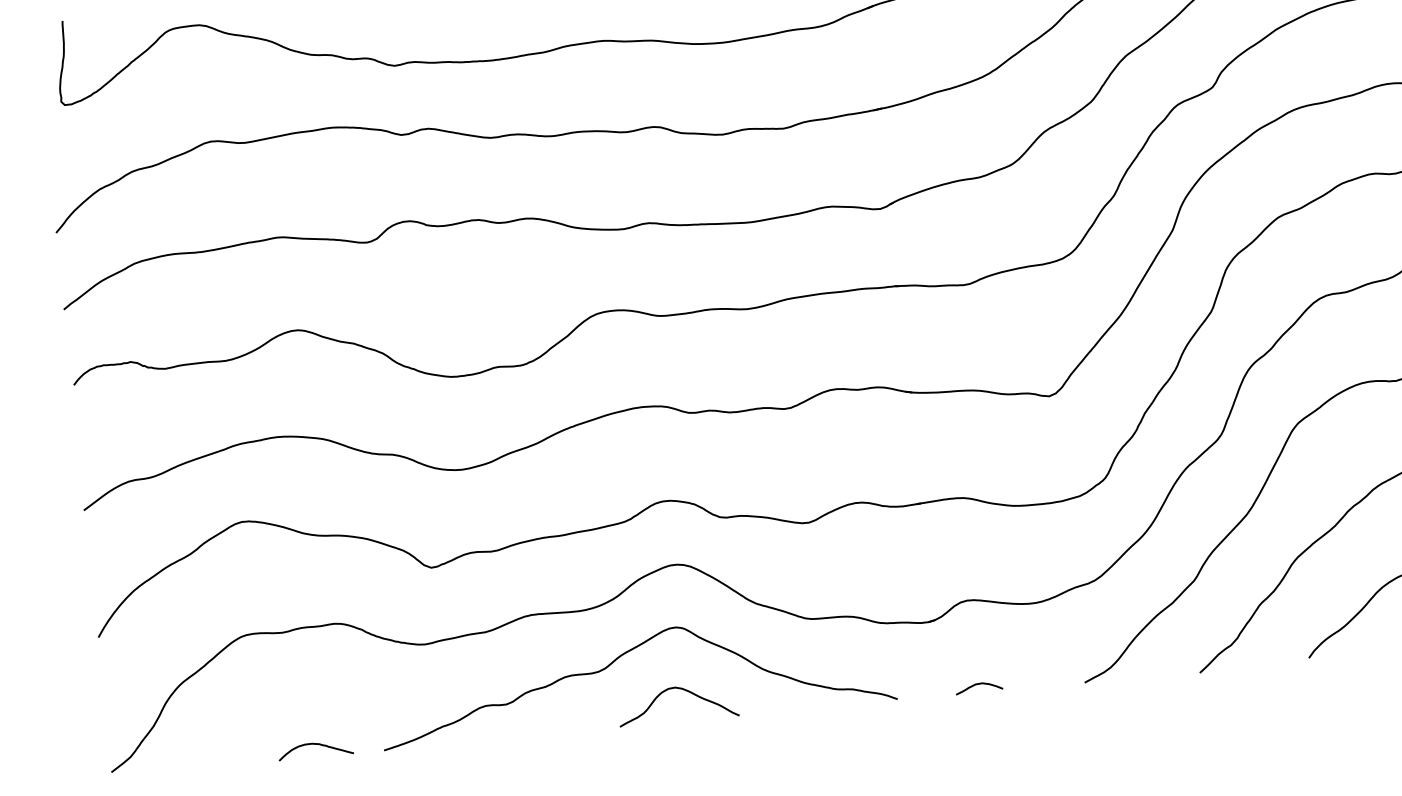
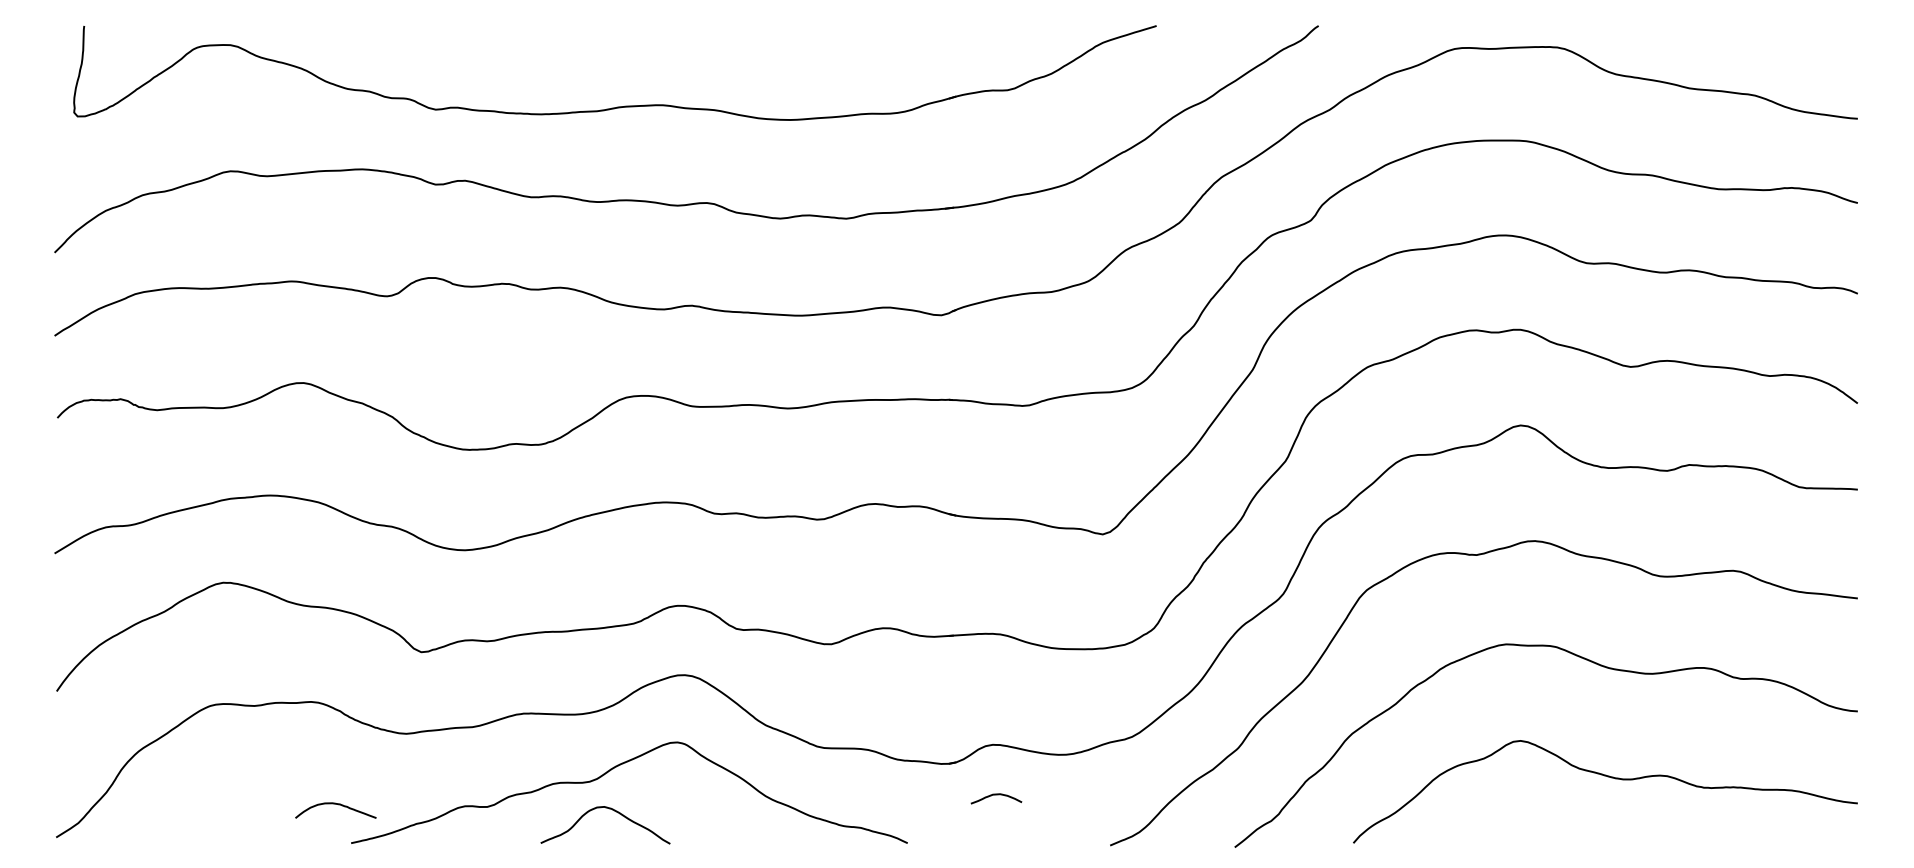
curve: (978, 684) -> (996, 795), moved
curve: (680, 689) -> (609, 809), moved
curve: (317, 745) -> (338, 805), moved

